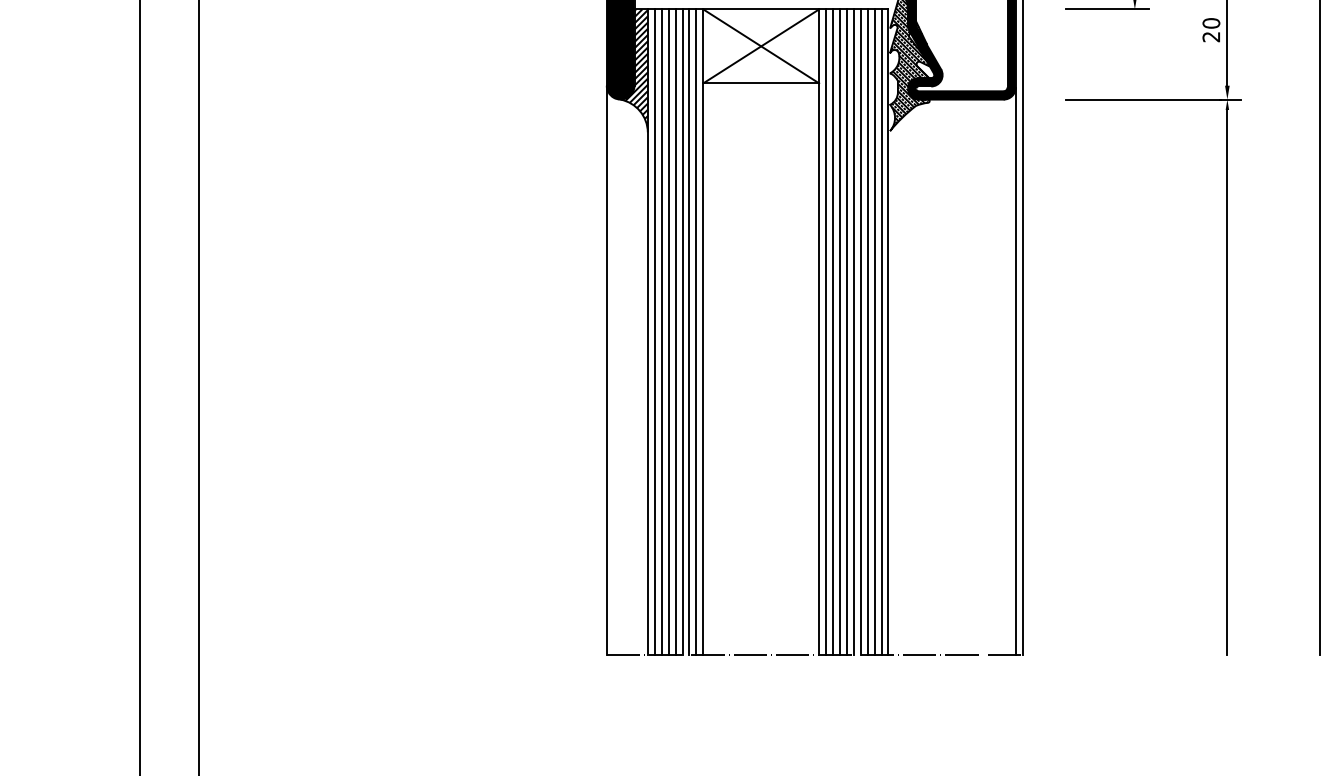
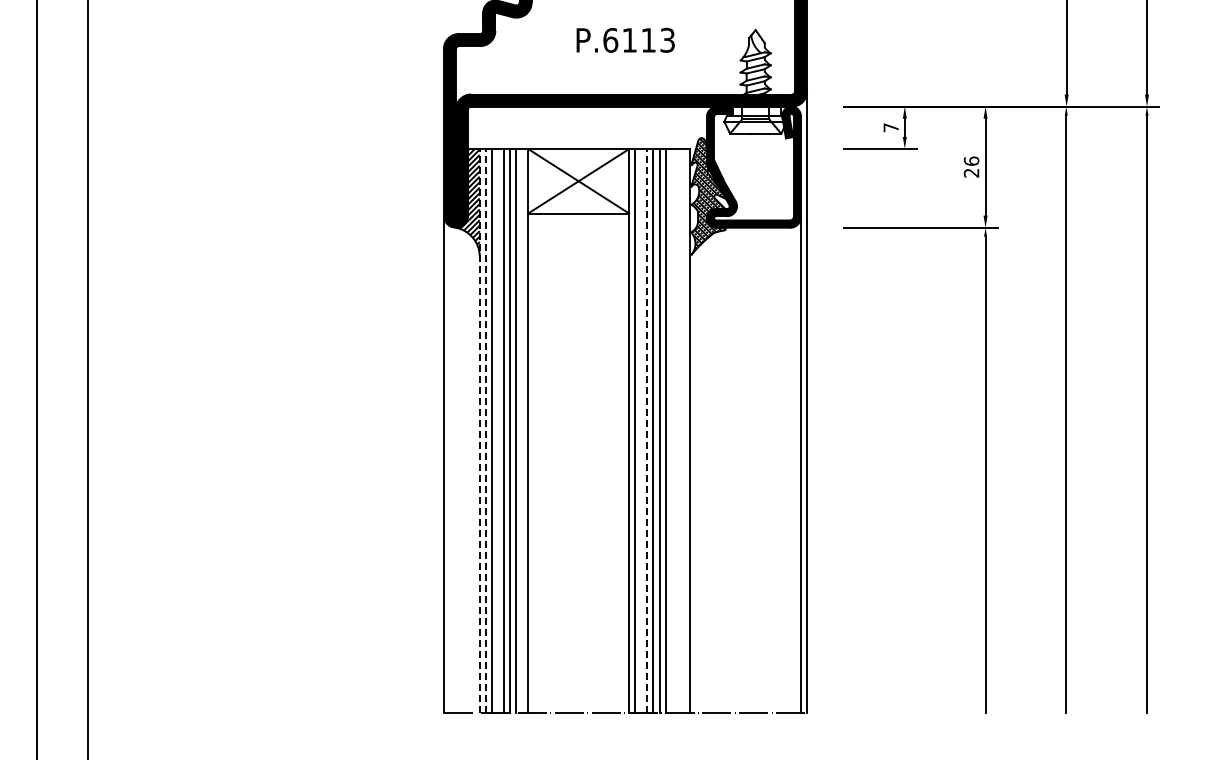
text: (1211, 22) -> (971, 160), 20 -> 26
line: (647, 331) -> (479, 430), solid -> dashed
line: (654, 331) -> (485, 430), solid -> dashed
line: (668, 331) -> (497, 430), removed
line: (696, 331) -> (522, 430), removed
line: (833, 331) -> (641, 430), removed
line: (840, 331) -> (647, 430), solid -> dashed
line: (867, 331) -> (671, 430), removed
line: (874, 331) -> (677, 430), removed
line: (881, 331) -> (683, 430), removed

